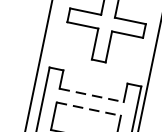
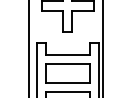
line: (91, 94) -> (67, 54), dashed -> solid
line: (88, 109) -> (67, 64), dashed -> solid

